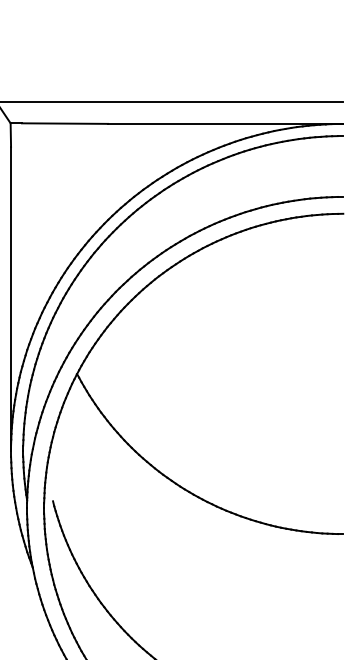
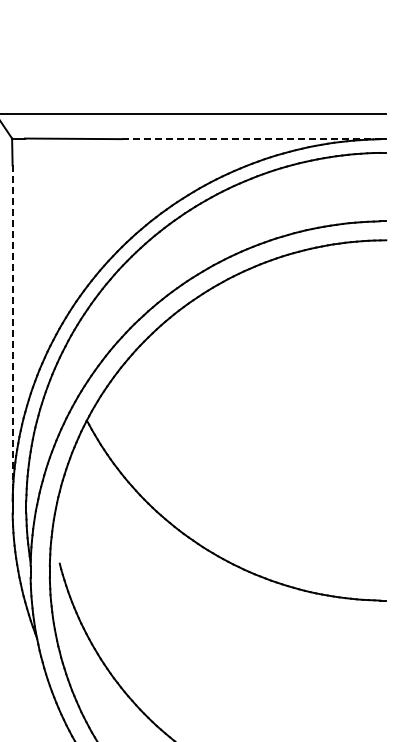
line: (226, 124) -> (254, 139), solid -> dashed
line: (10, 299) -> (12, 336), solid -> dashed

